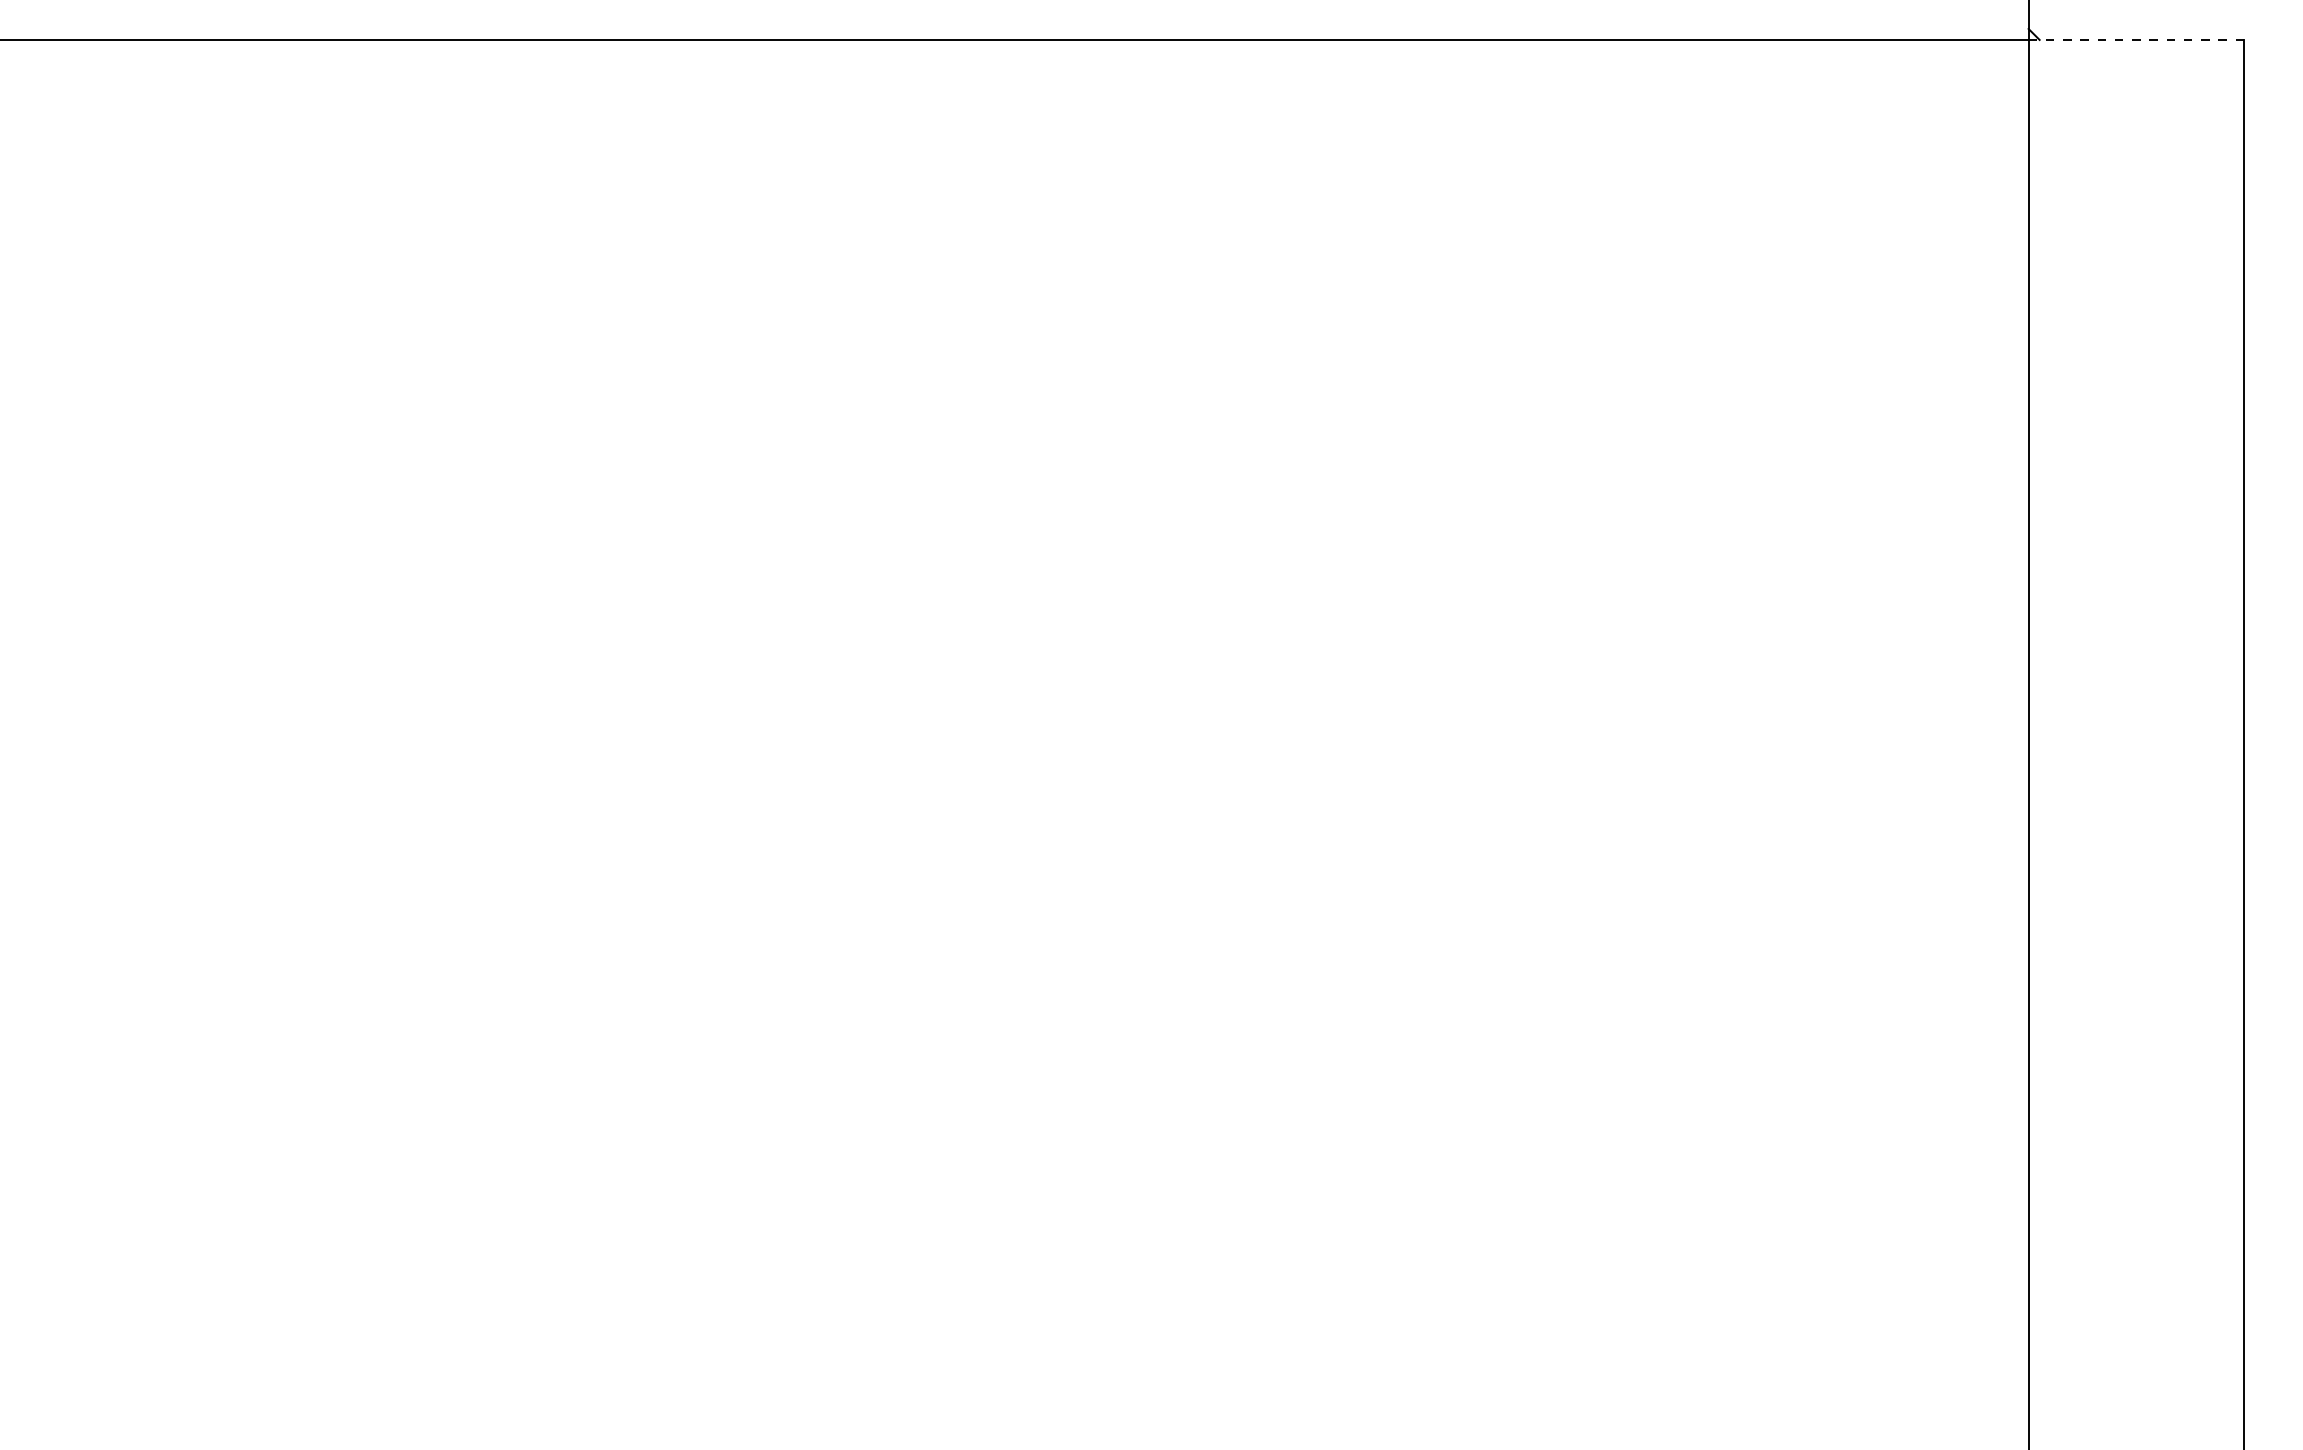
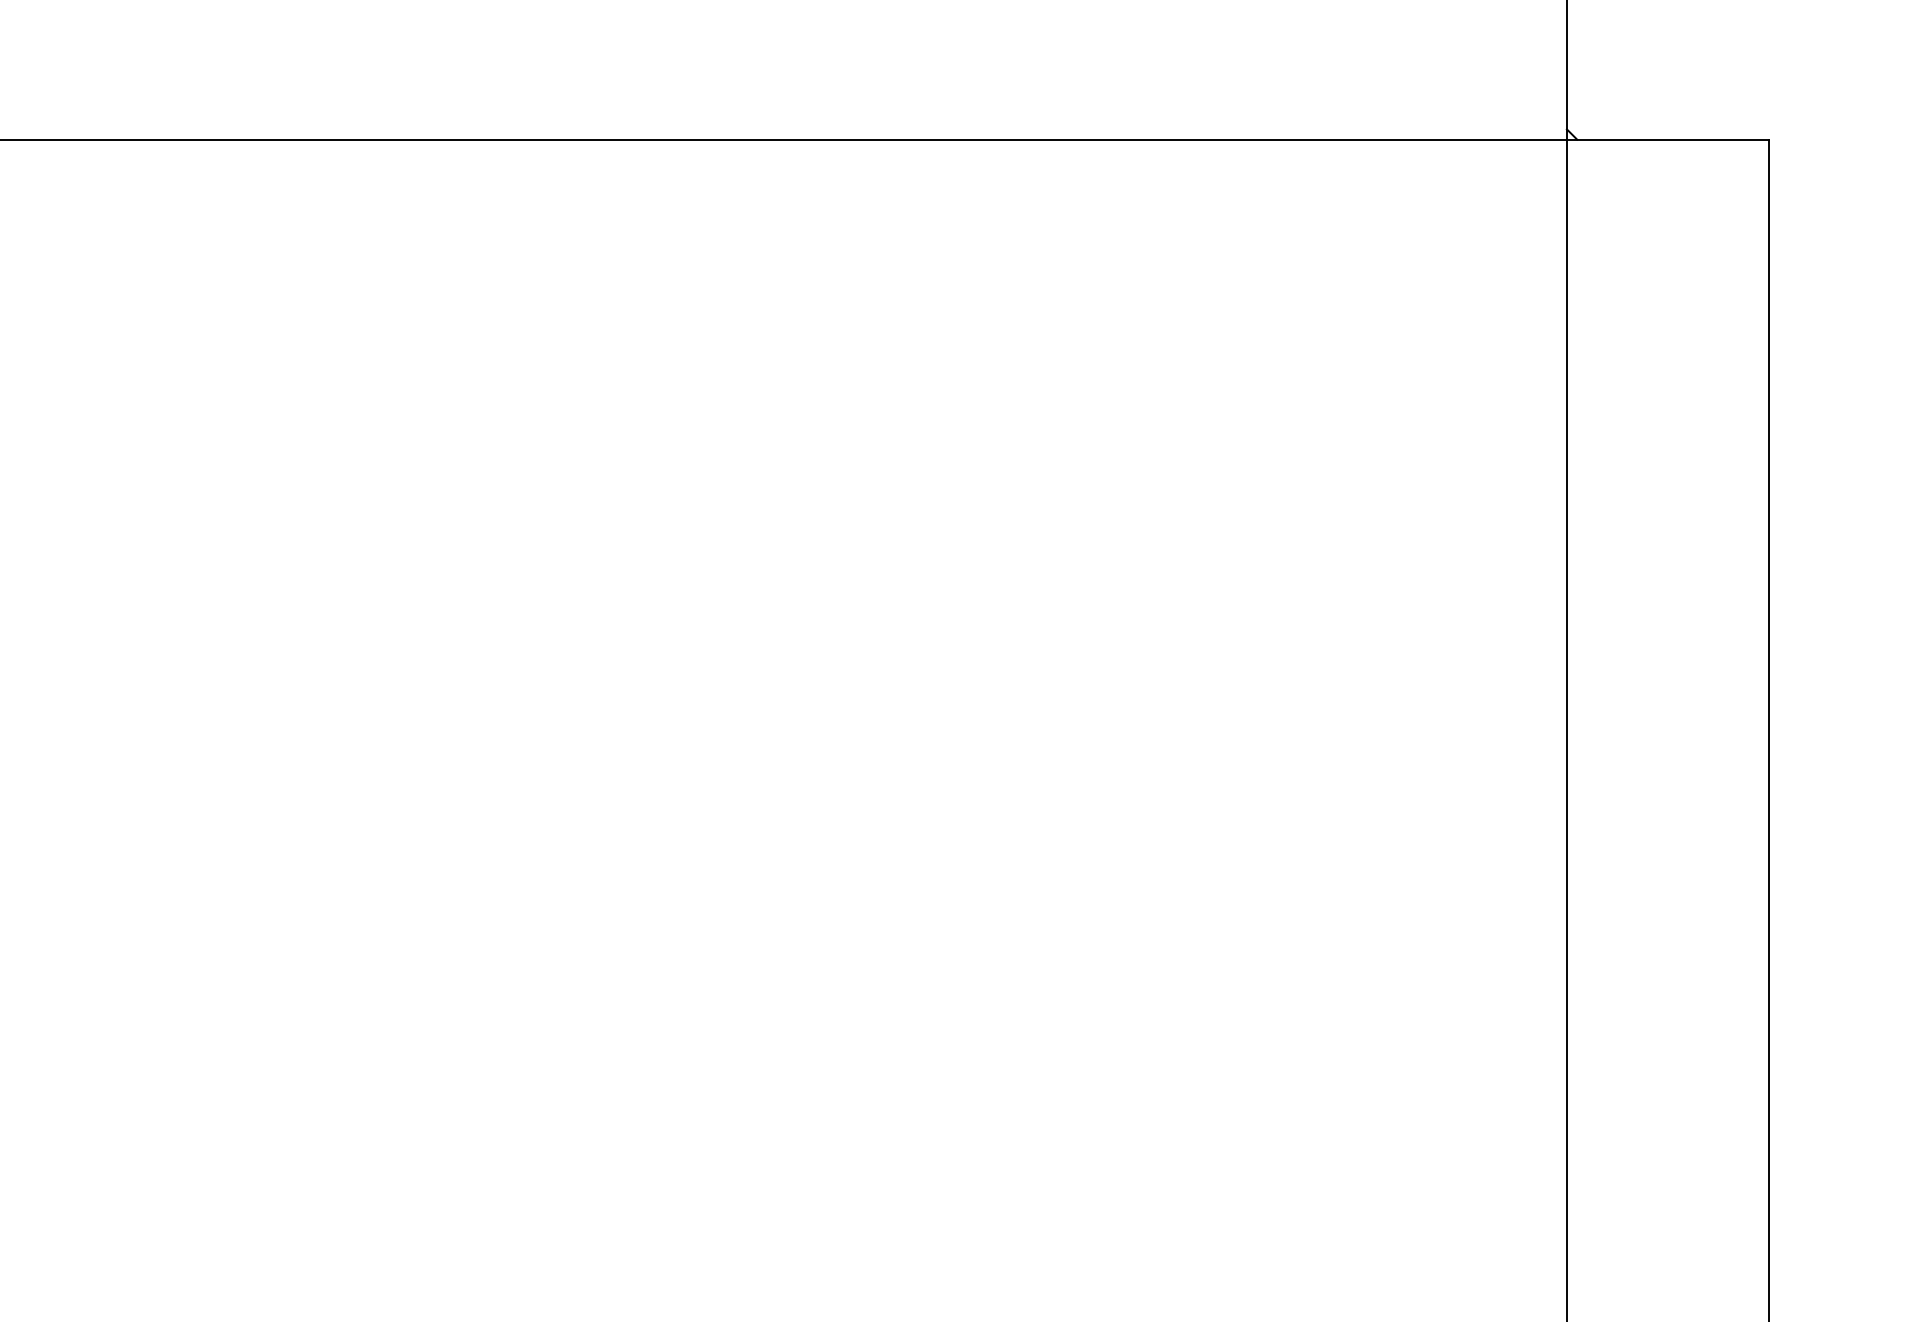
line: (2136, 39) -> (1667, 139), dashed -> solid

